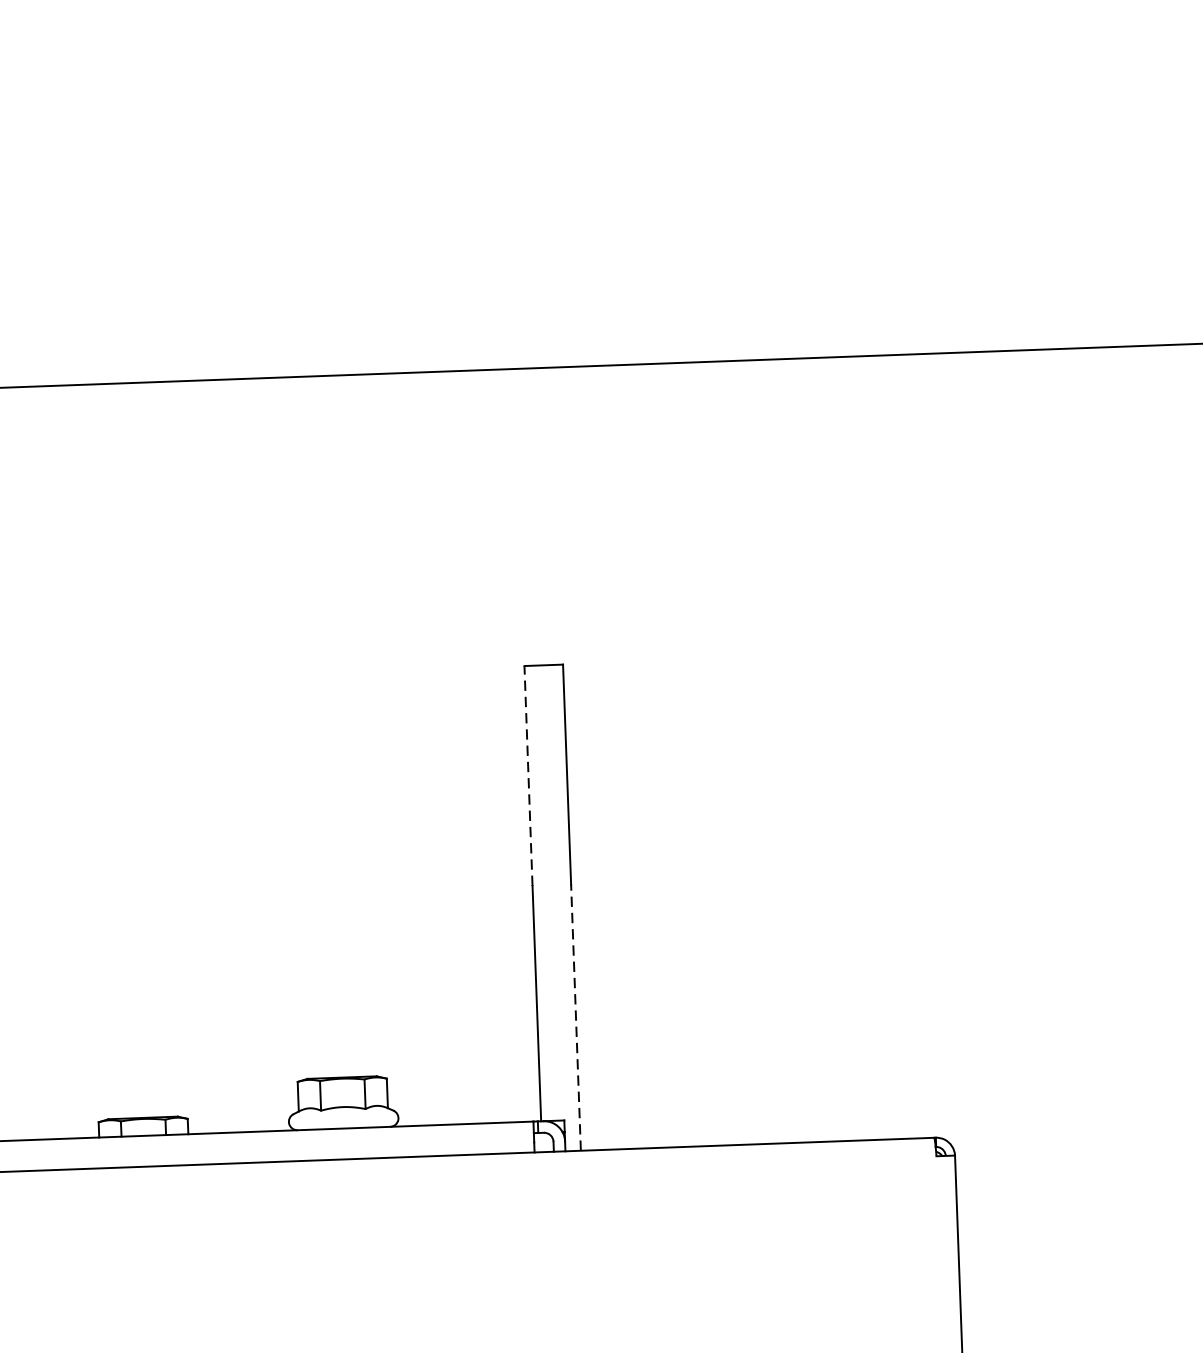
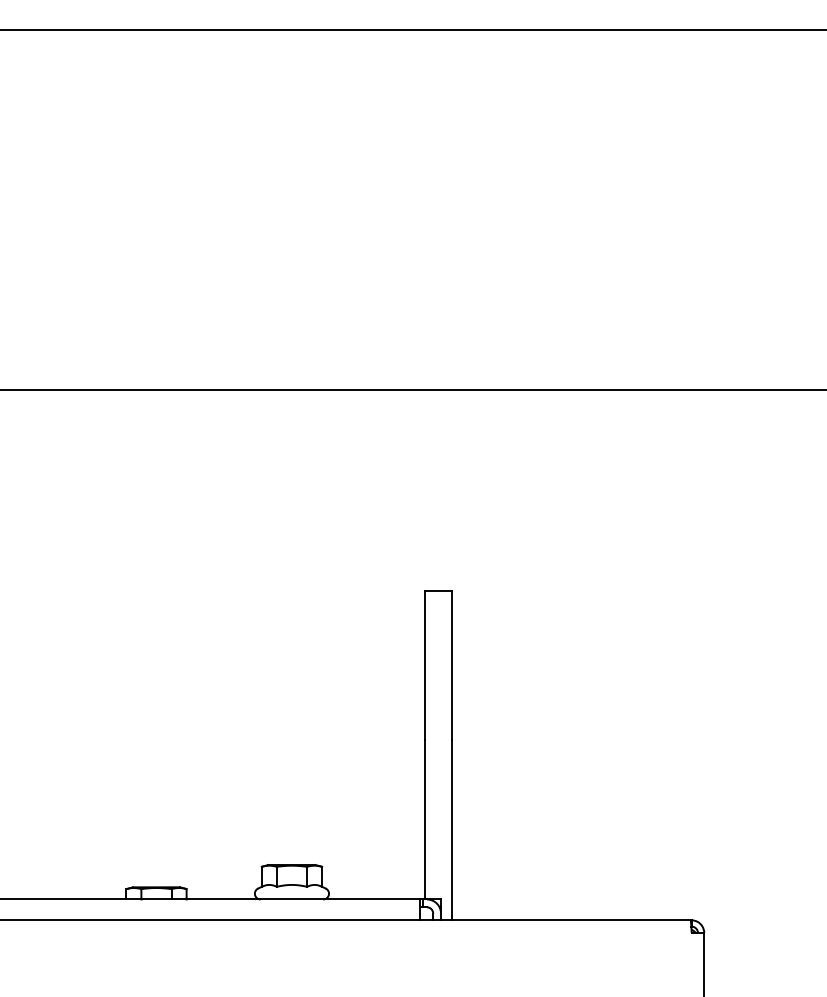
line: (528, 775) -> (425, 665), dashed -> solid
line: (575, 1016) -> (451, 829), dashed -> solid

